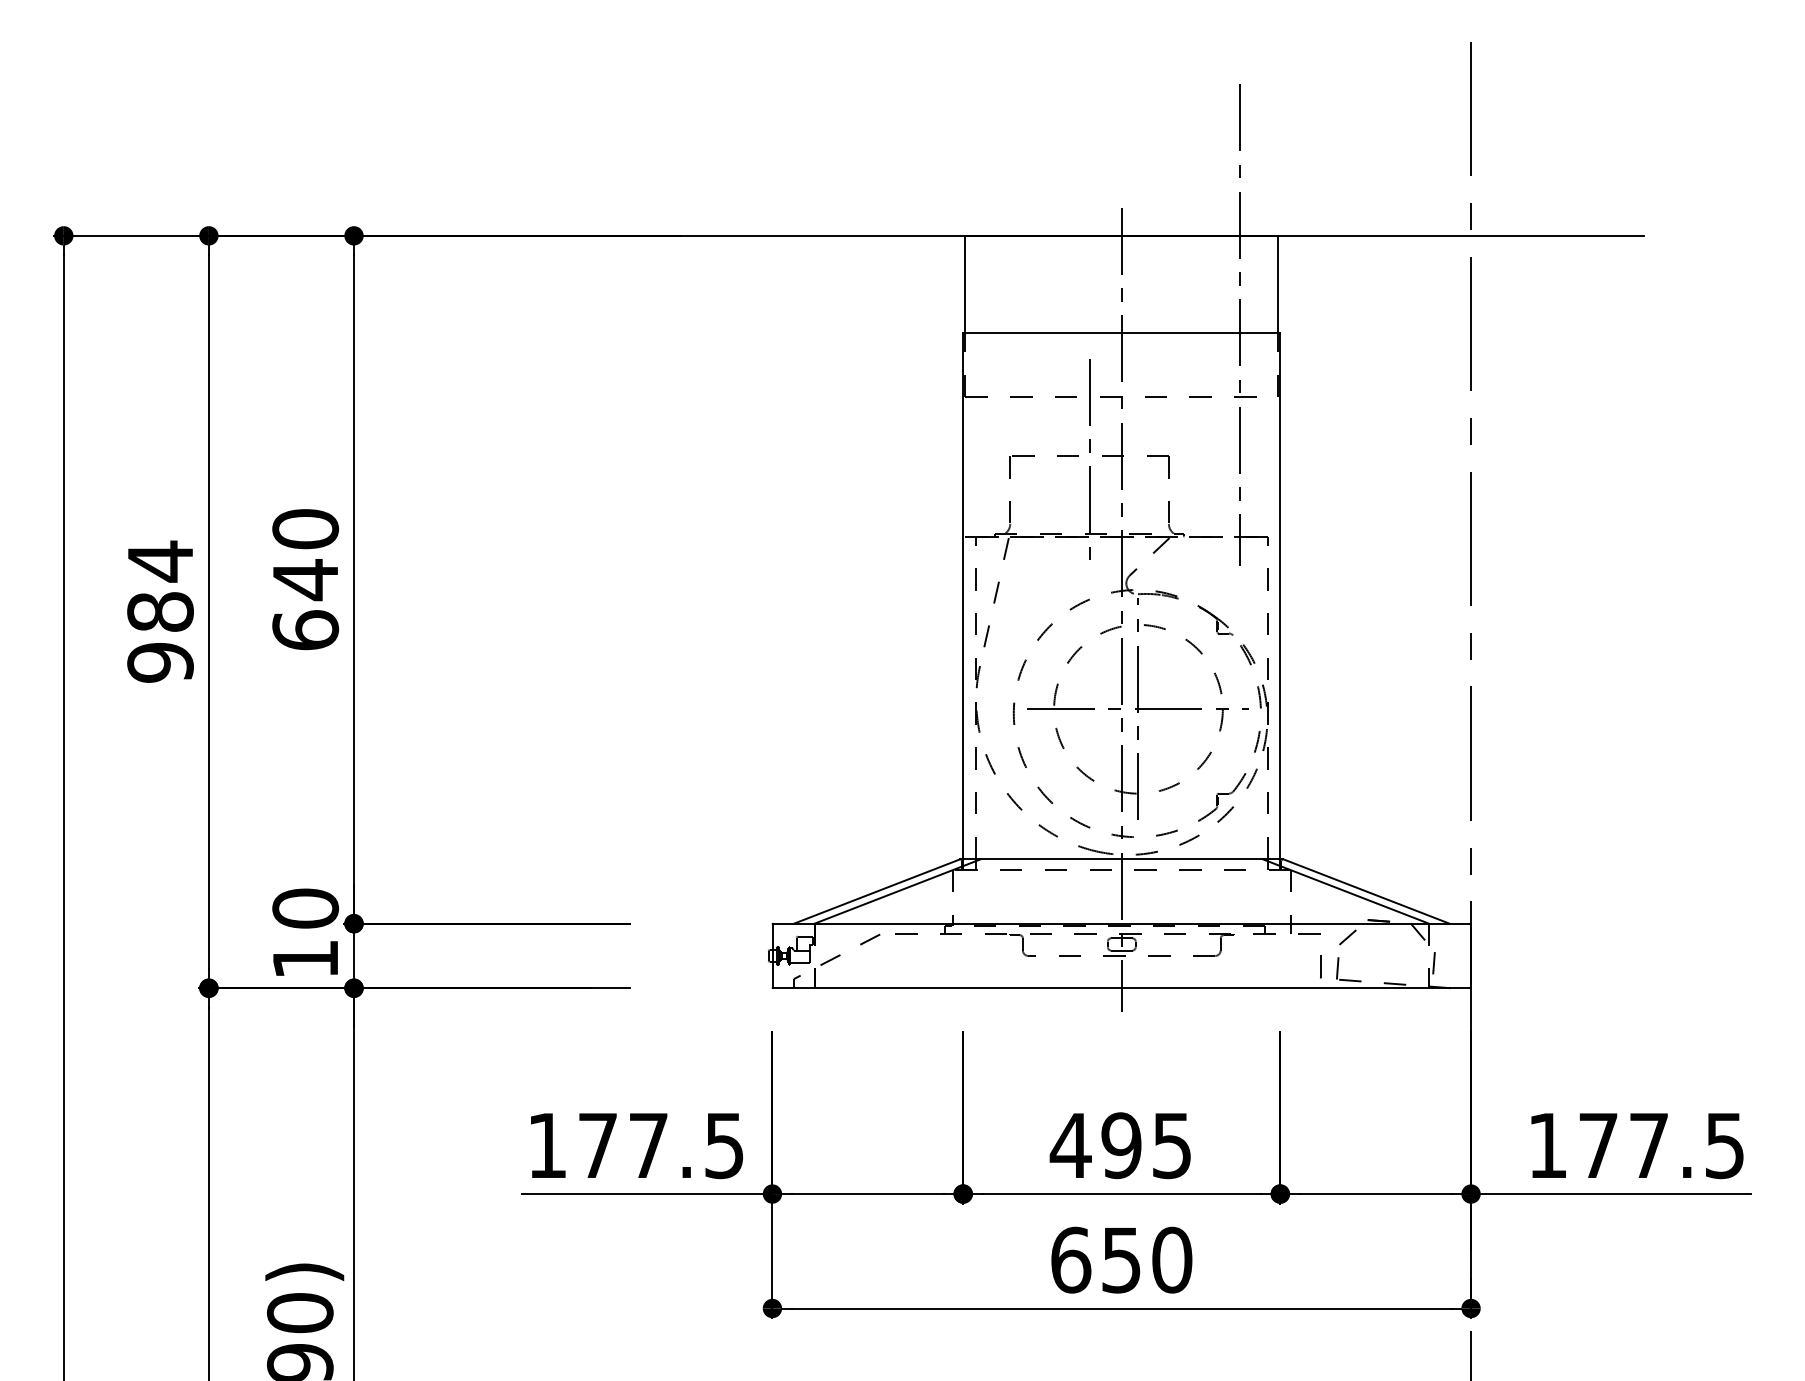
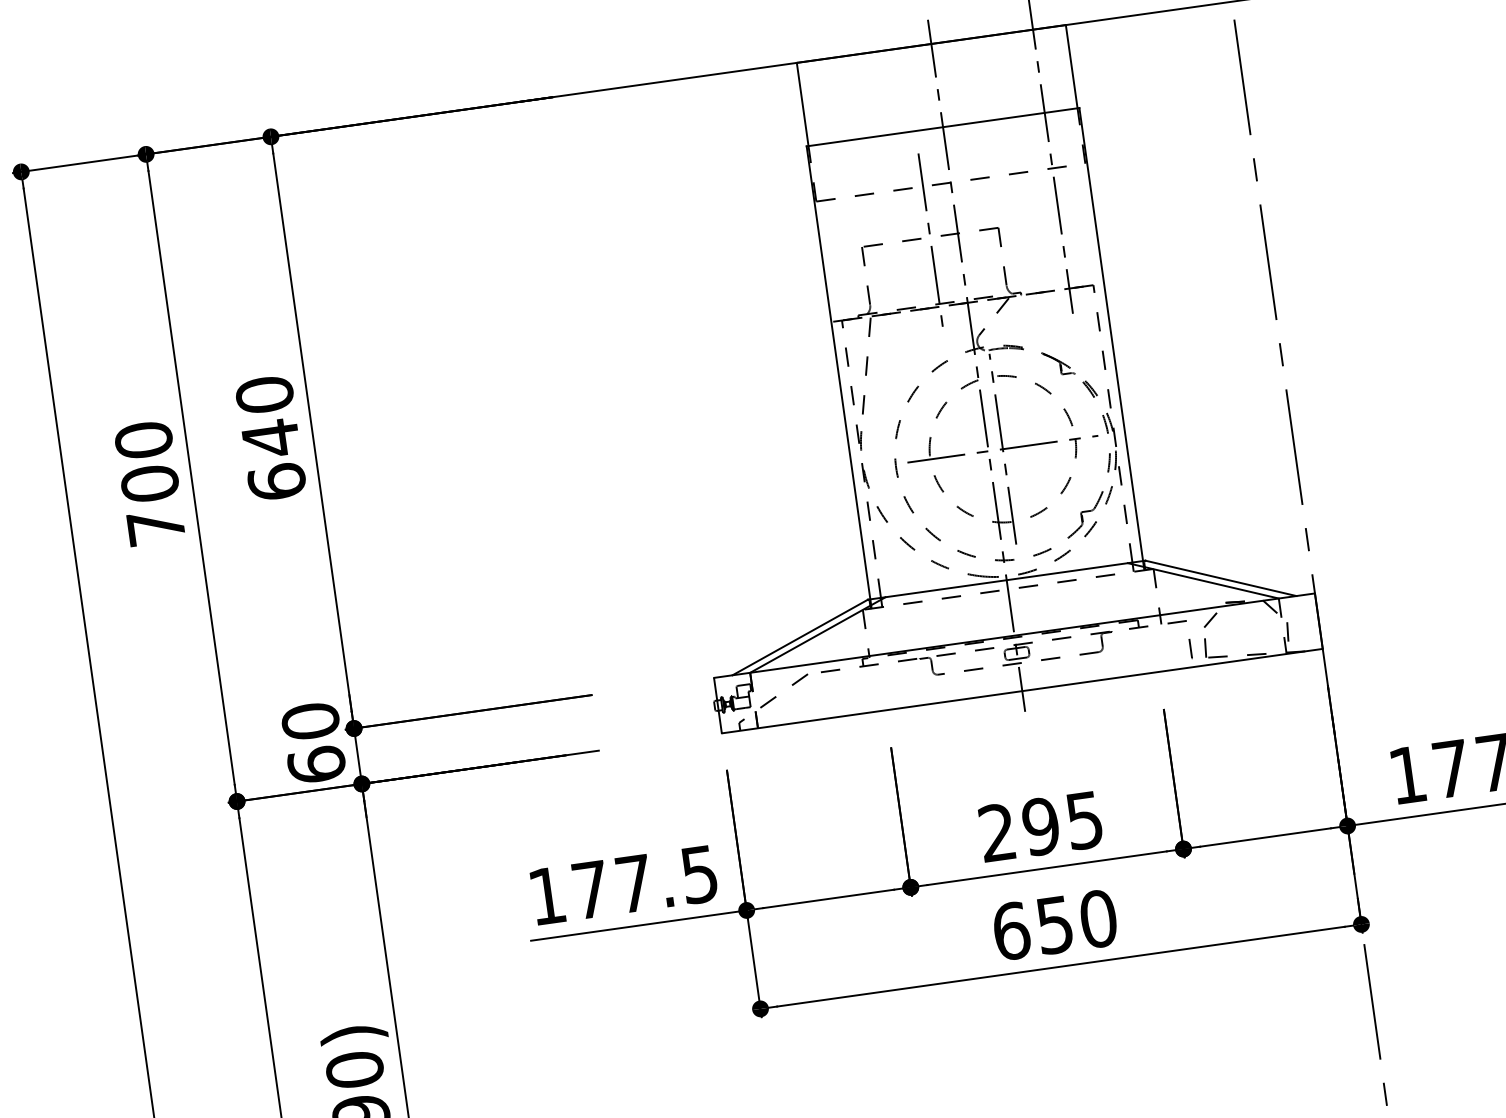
text: (160, 611) -> (149, 483), 984 -> 700
text: (305, 958) -> (316, 764), 10 -> 60
text: (1070, 1144) -> (997, 831), 495 -> 295

